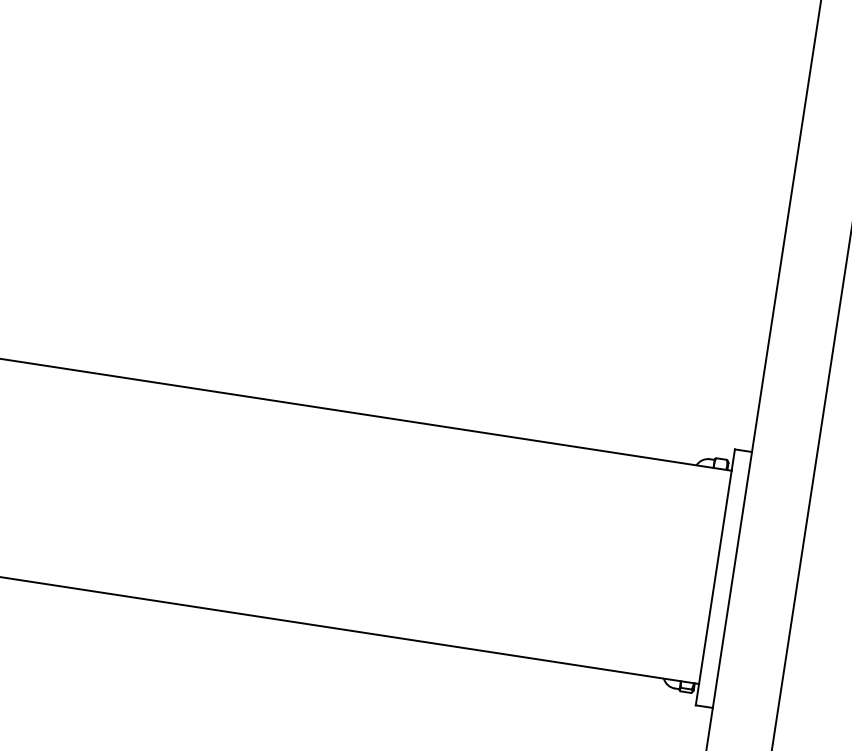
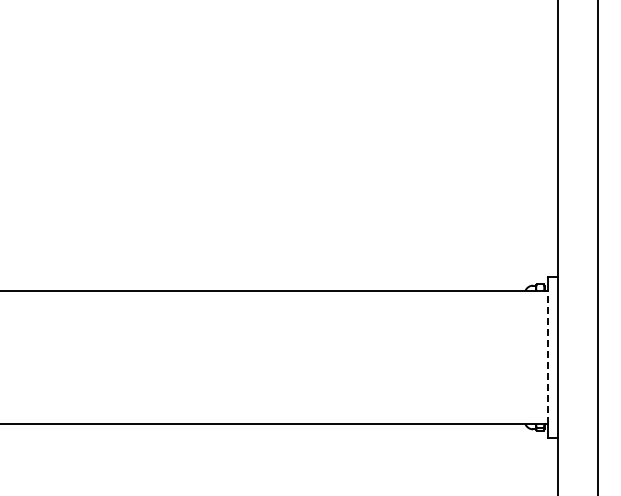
line: (715, 577) -> (547, 357), solid -> dashed

